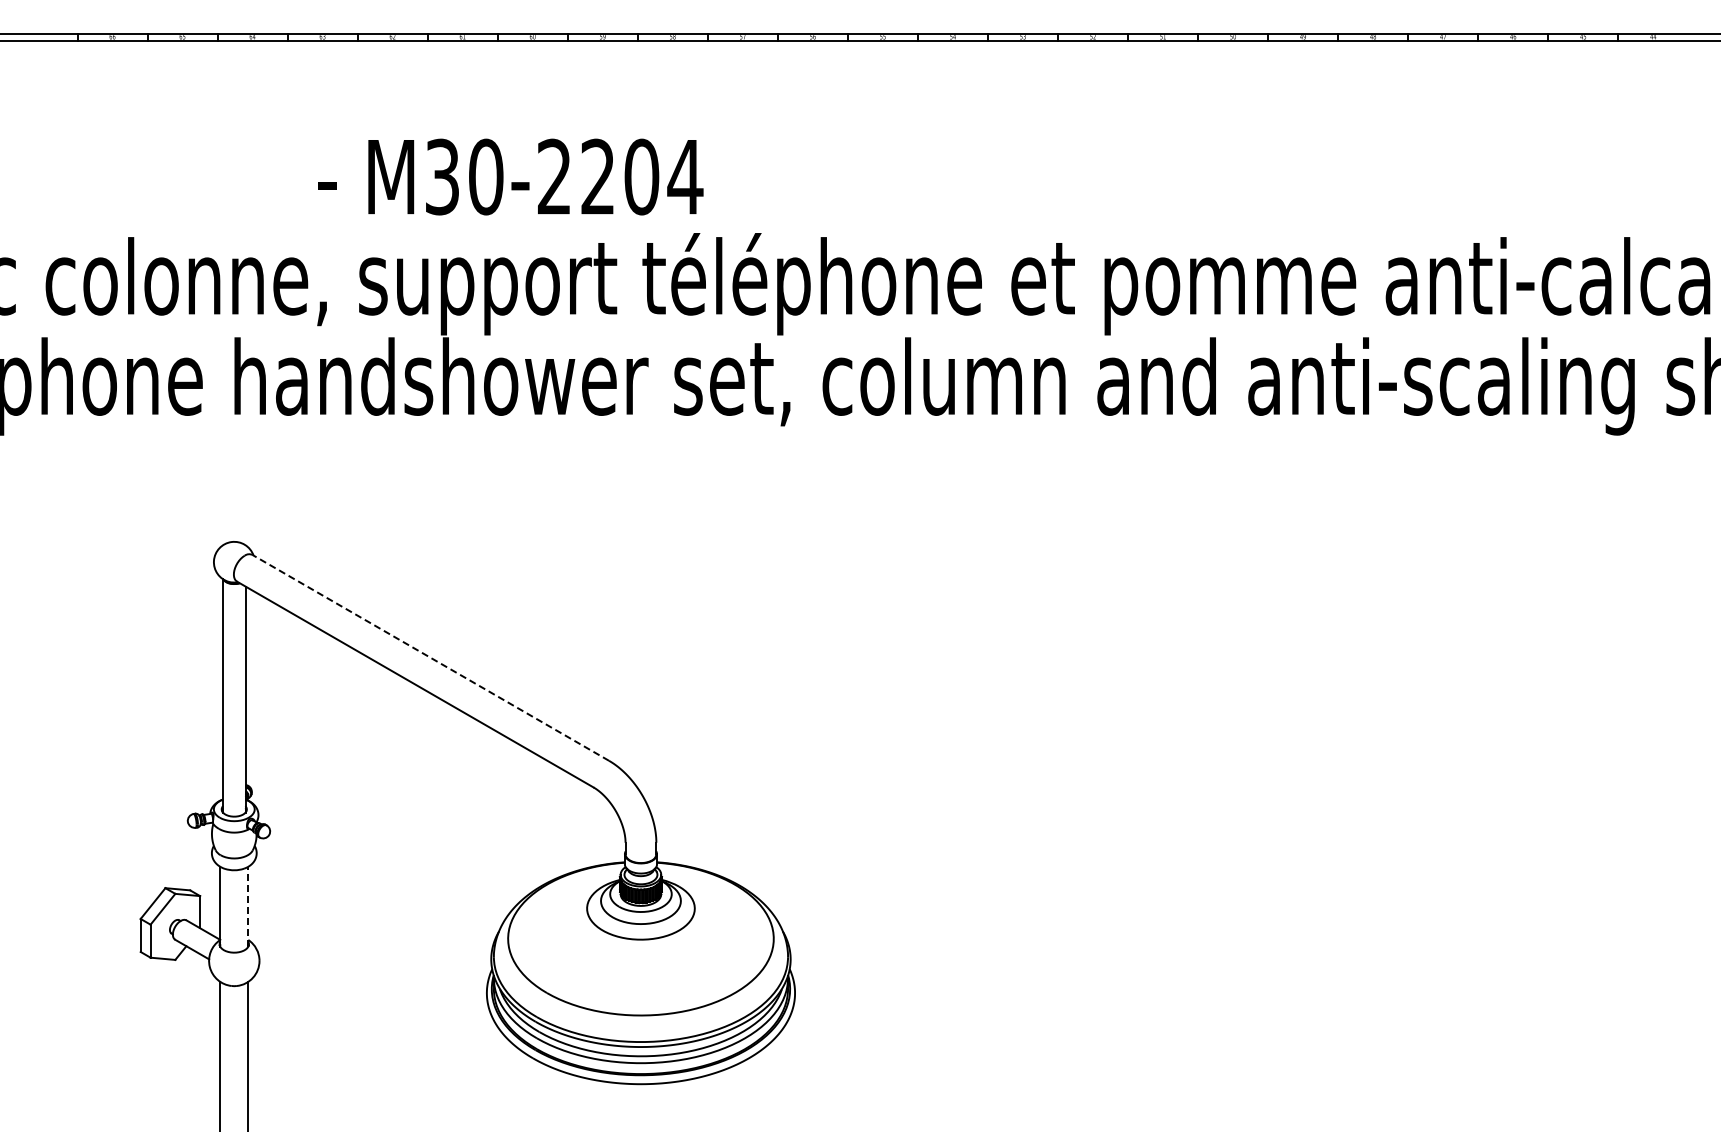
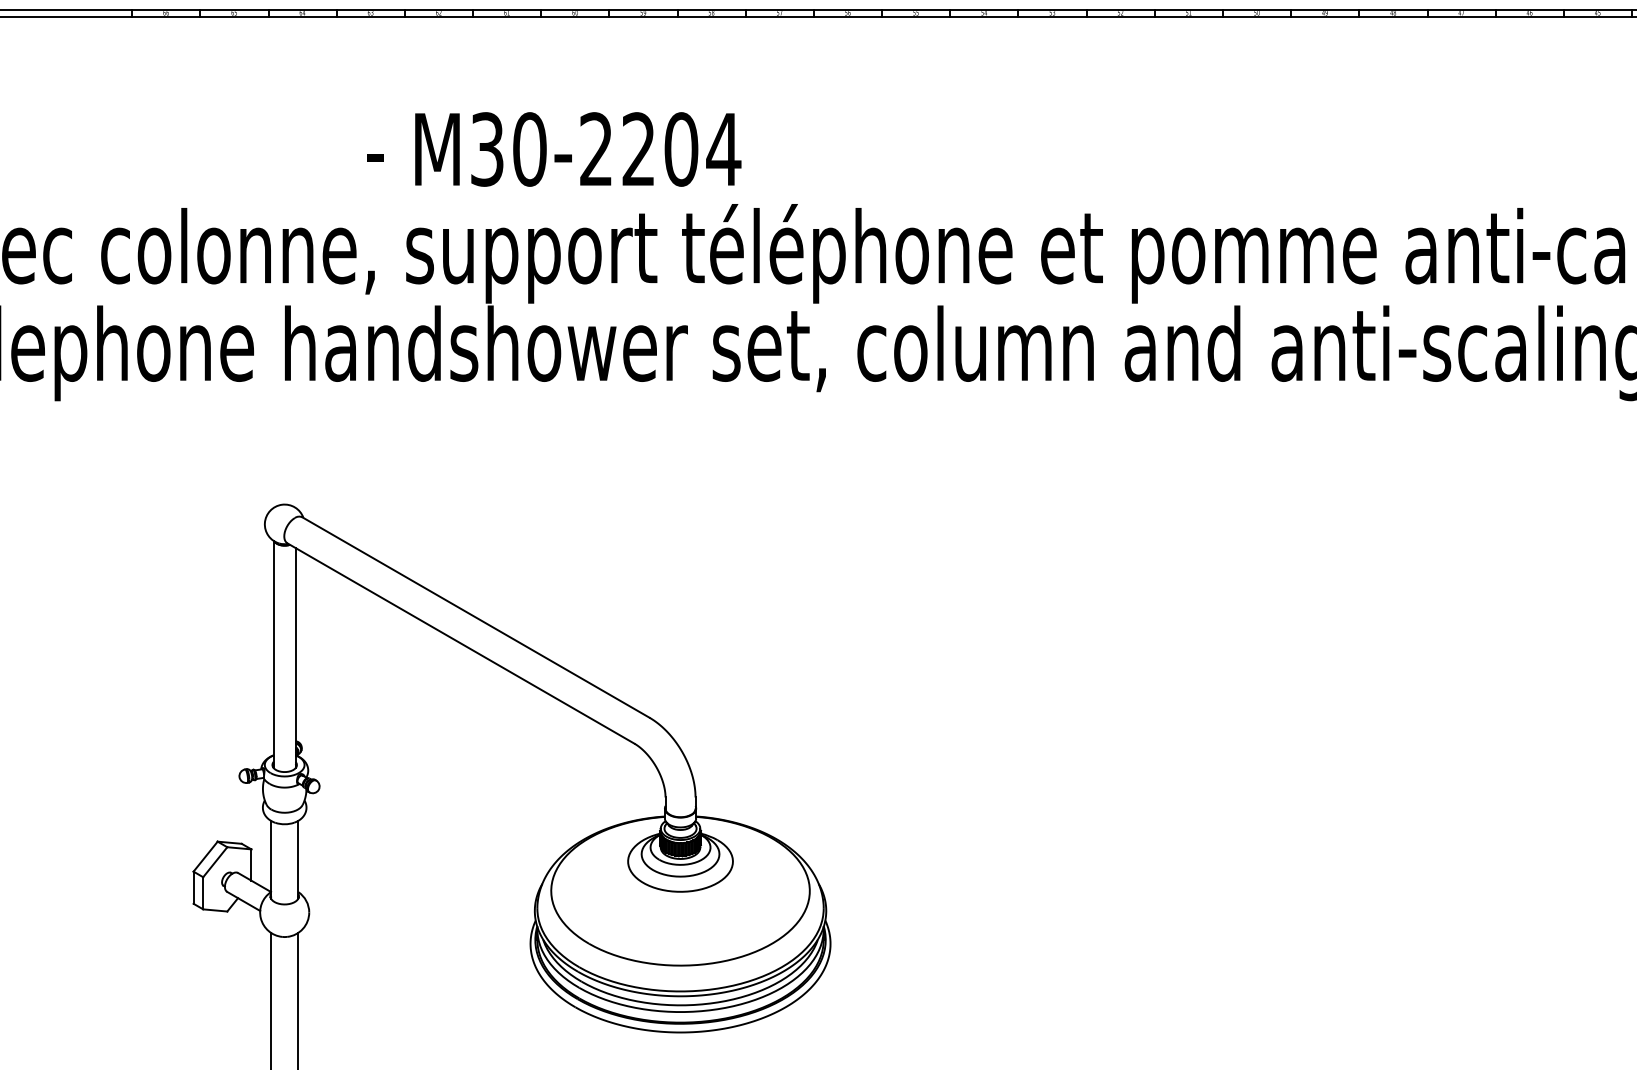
line: (430, 657) -> (475, 617), dashed -> solid
line: (248, 906) -> (298, 859), dashed -> solid

